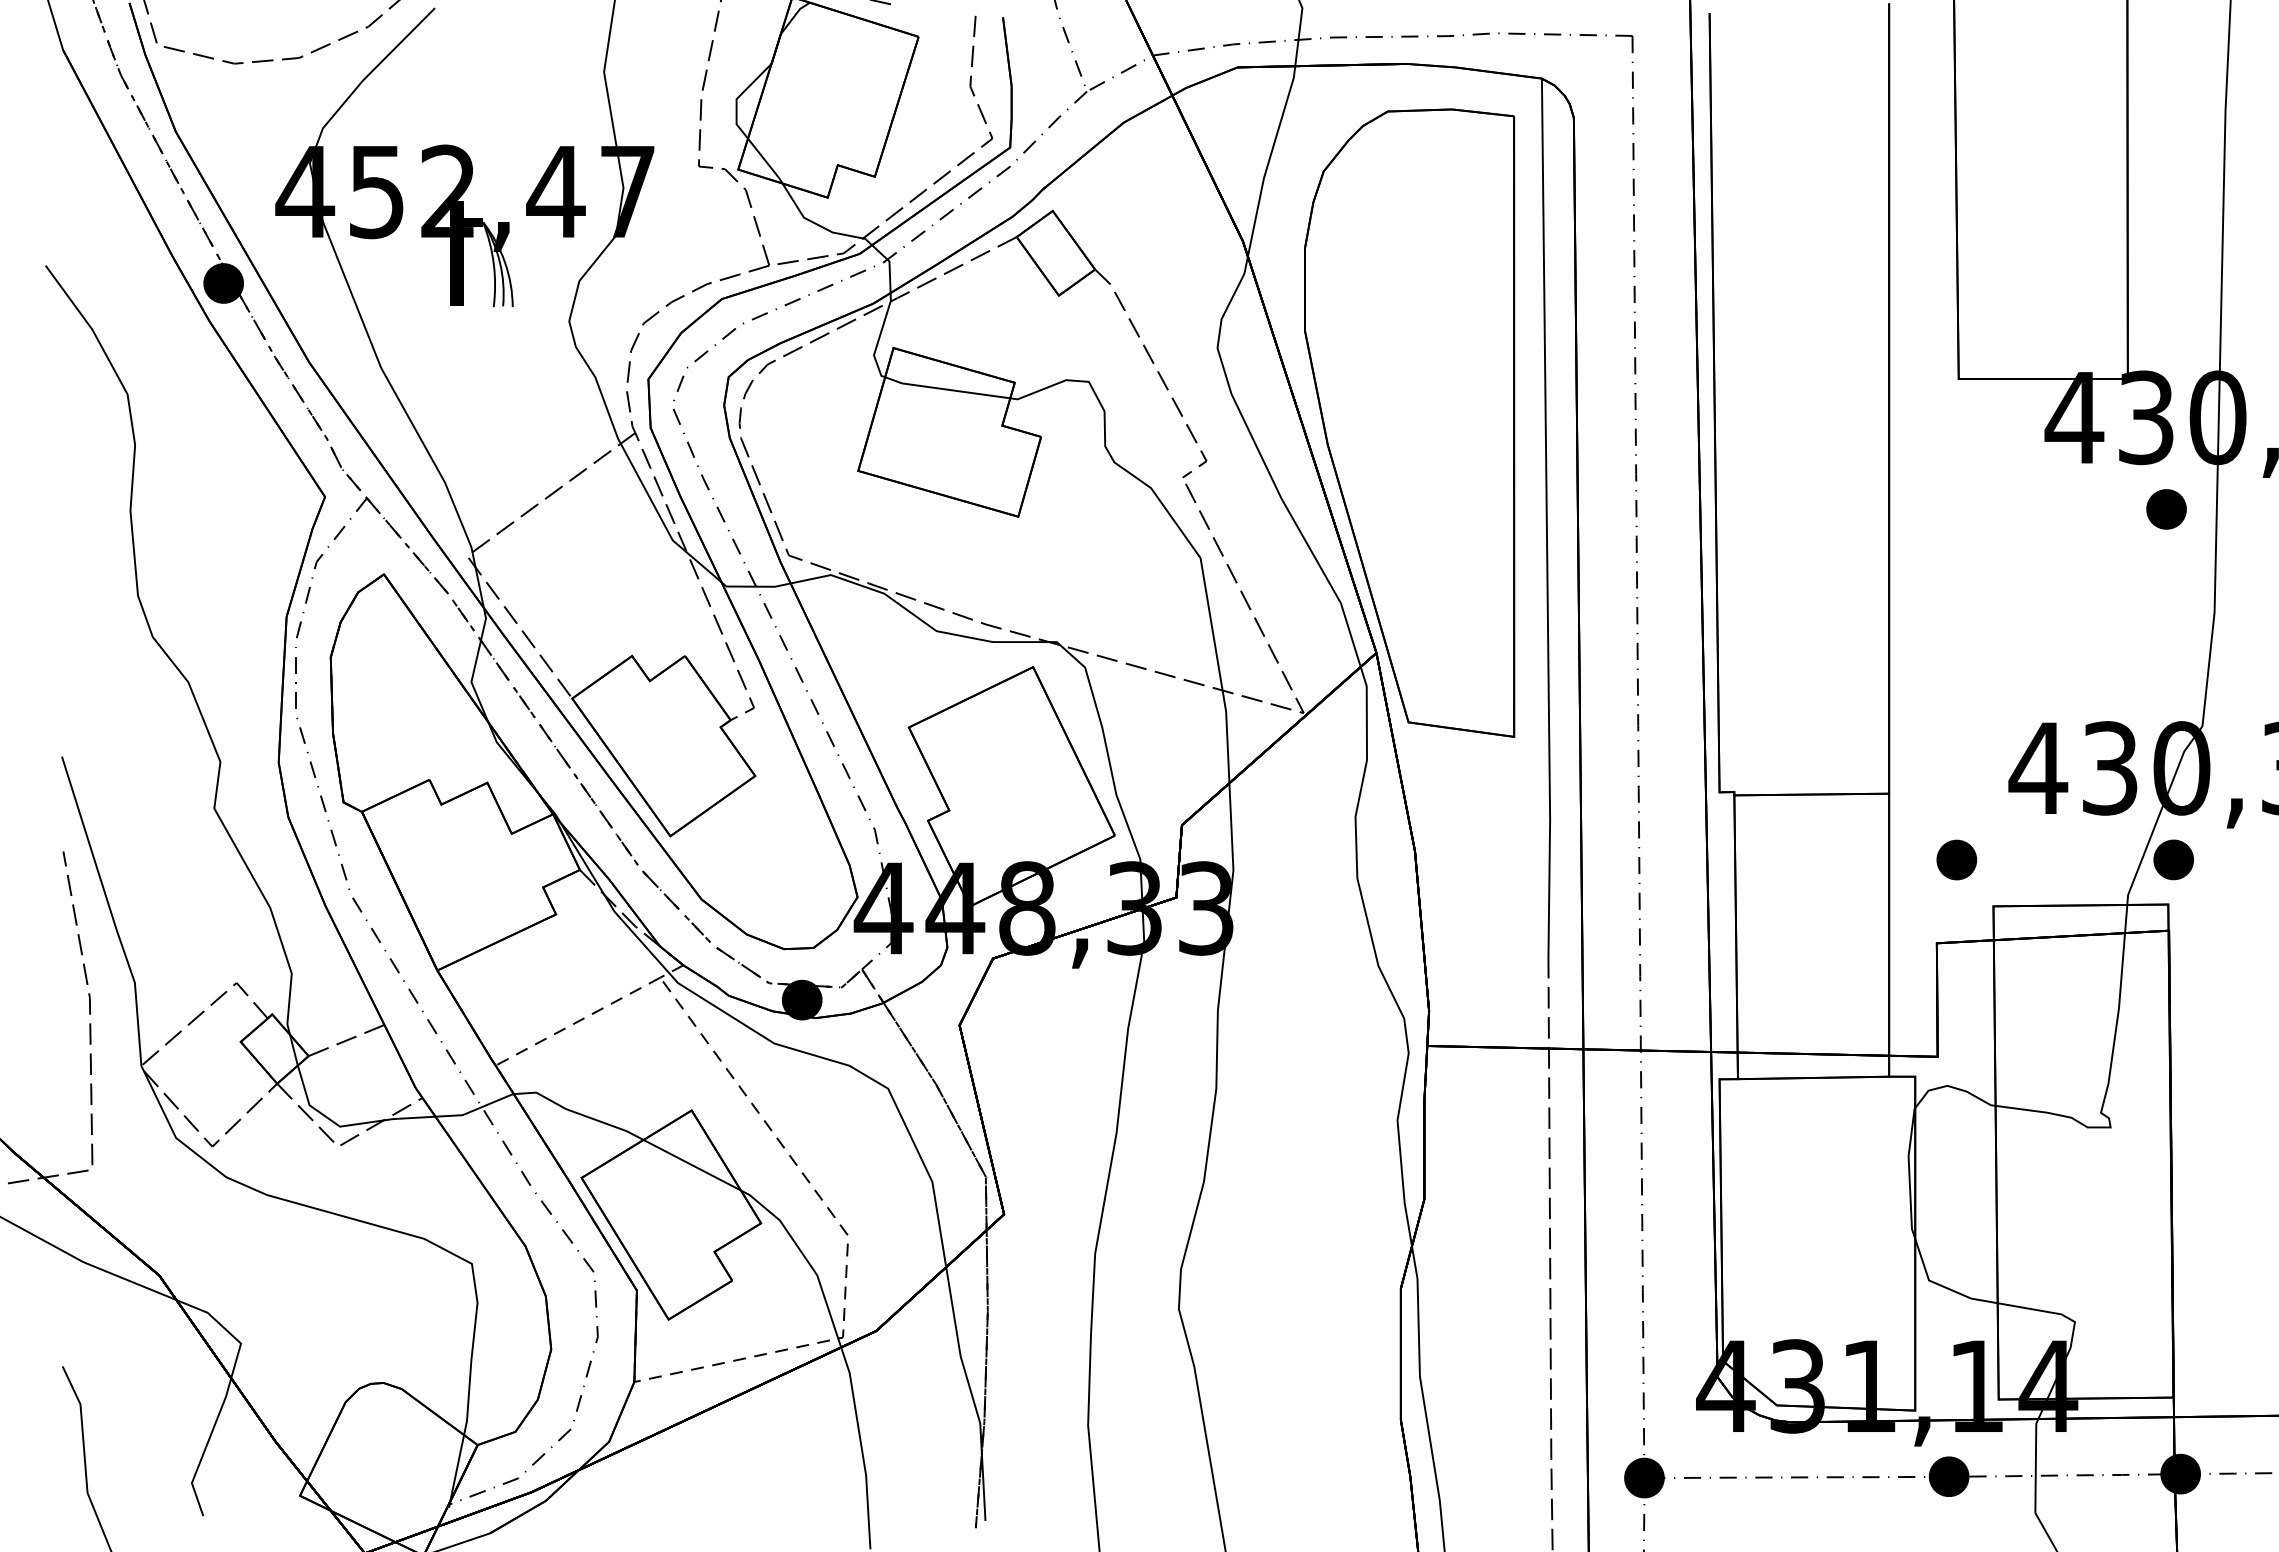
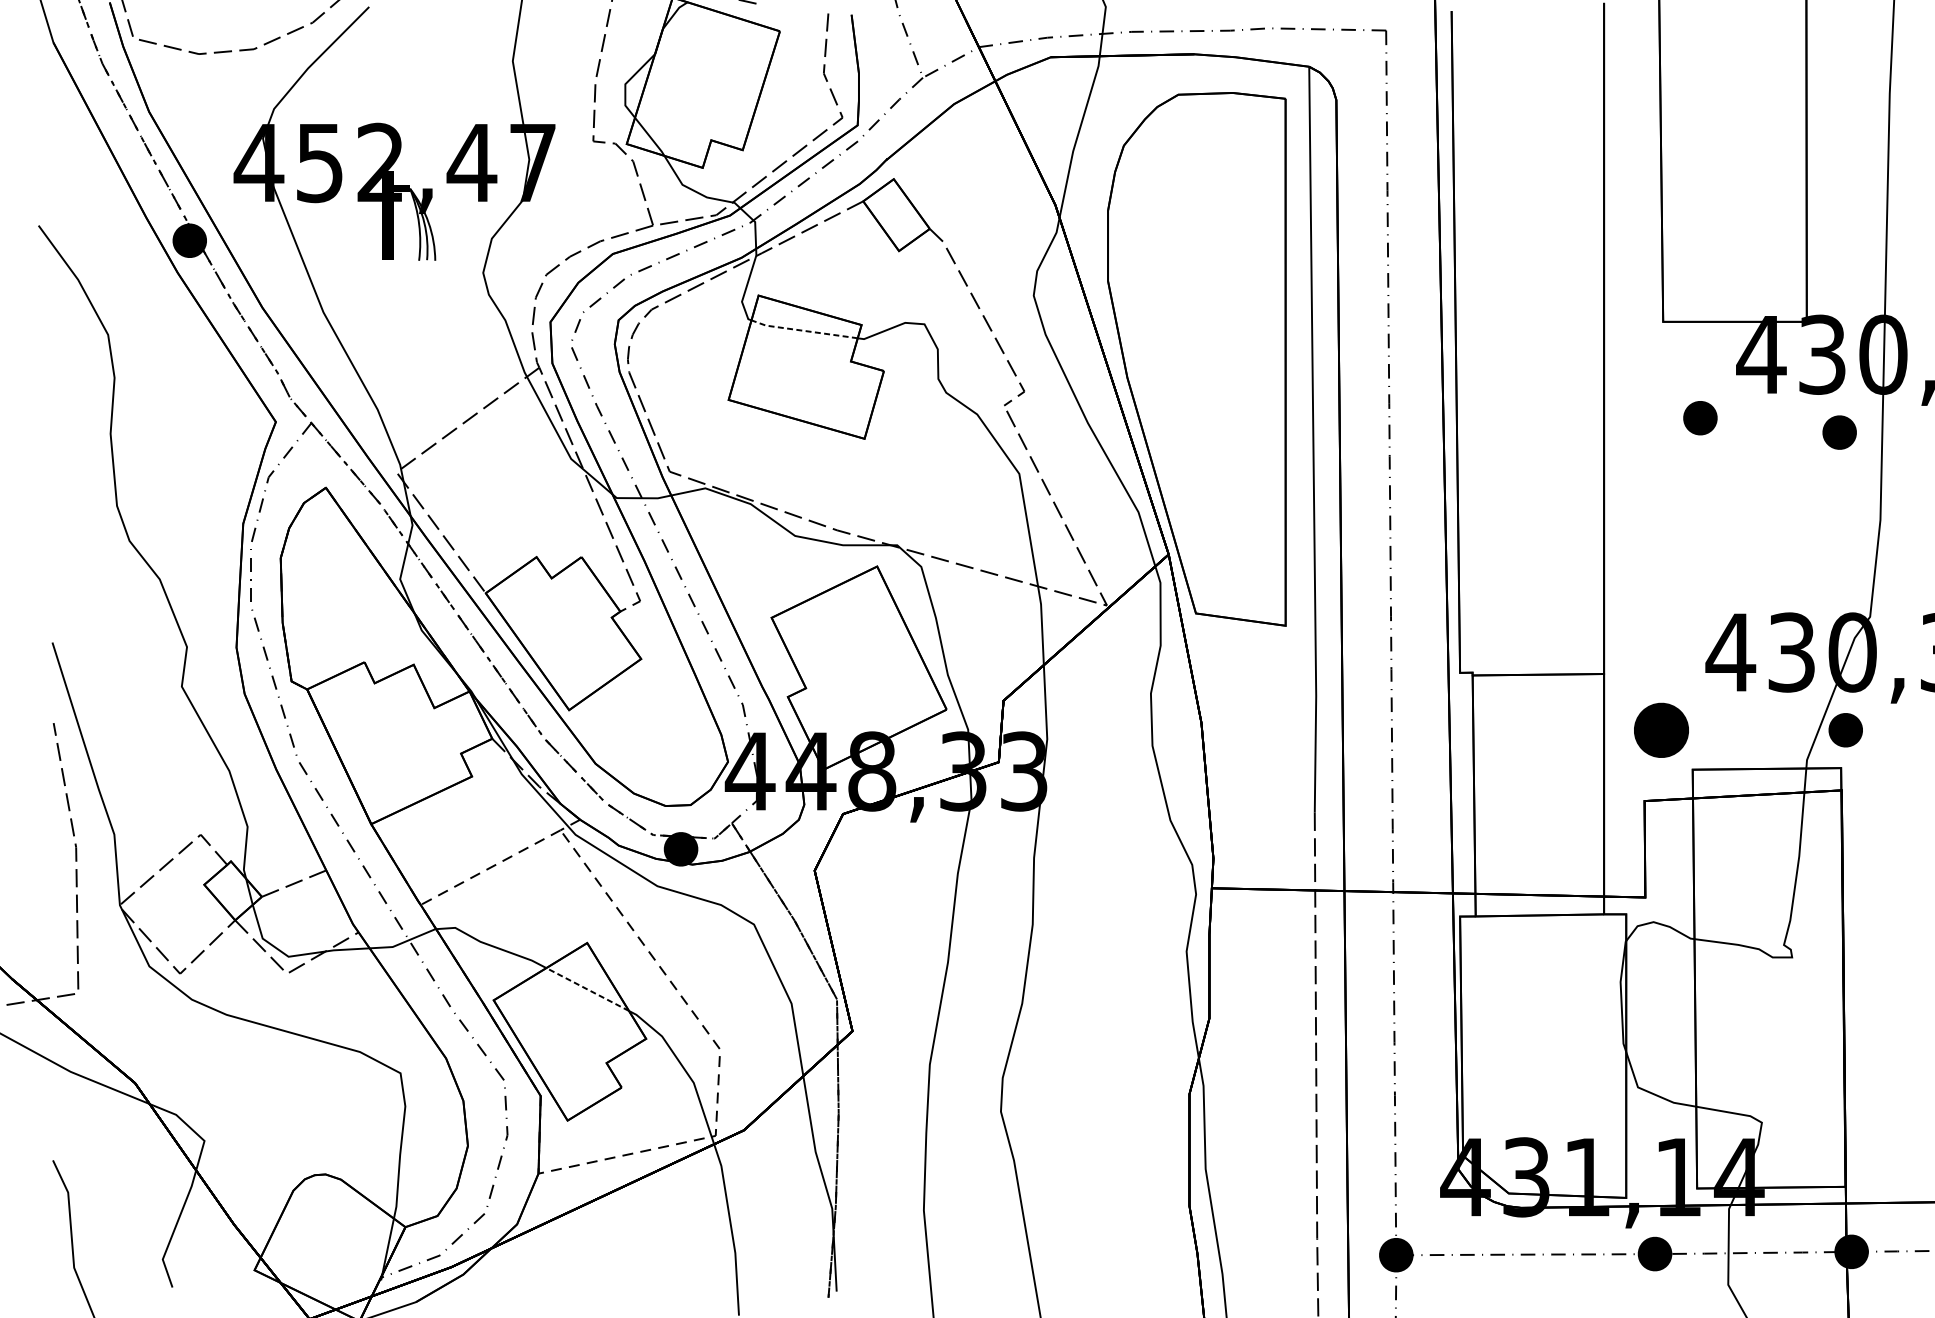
line: (946, 389) -> (803, 330), solid -> dashed
part: (2002, 492) -> (1700, 418), added
part: (1956, 859) -> (1661, 729), size x1.6
line: (692, 1165) -> (587, 989), solid -> dashed

